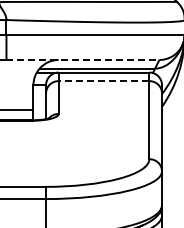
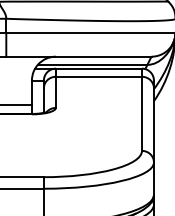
line: (83, 59) -> (79, 56), dashed -> solid
line: (103, 81) -> (98, 77), dashed -> solid

